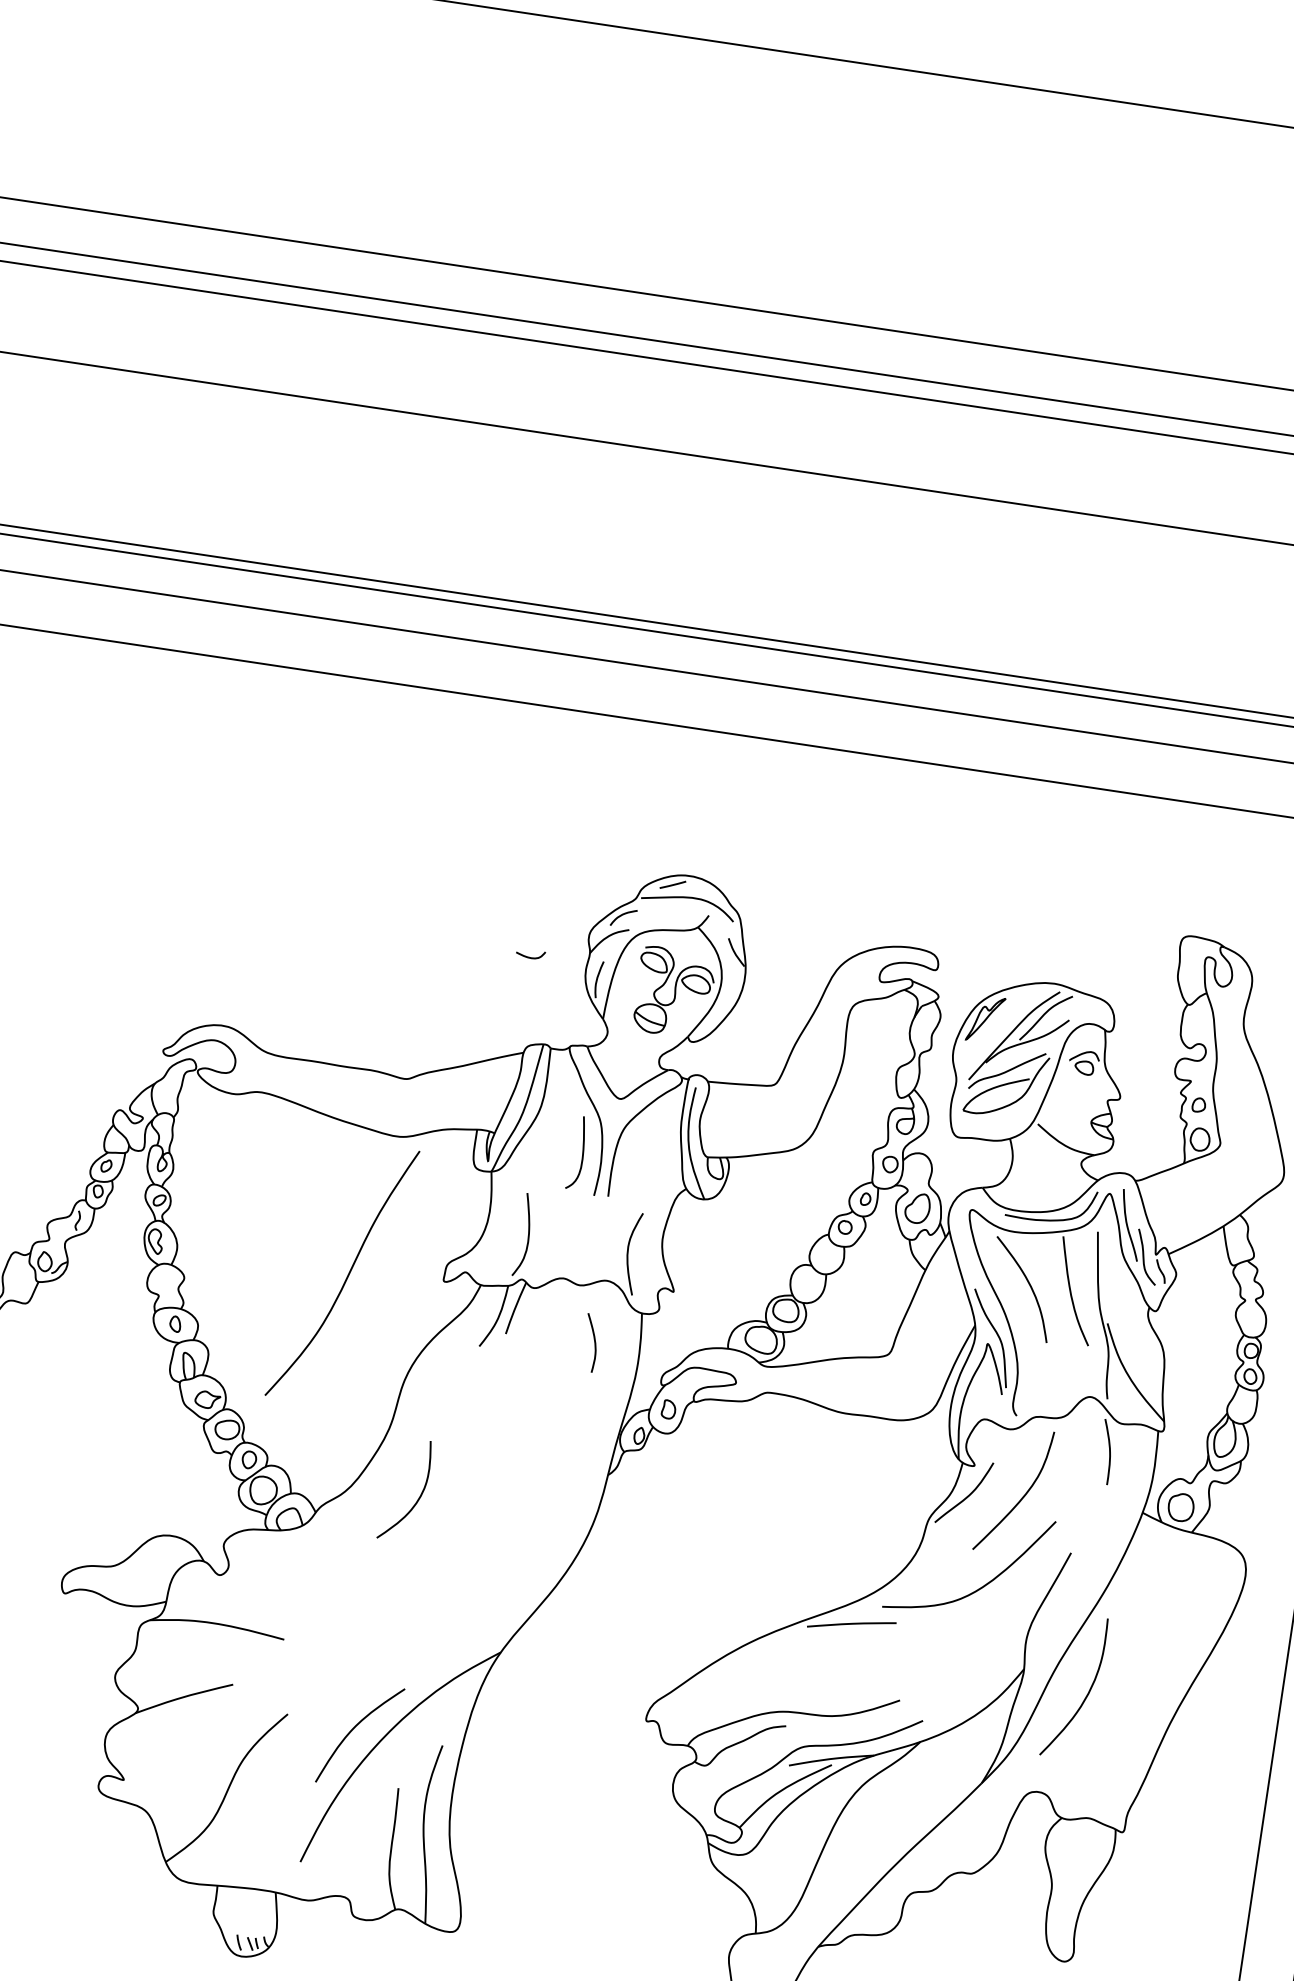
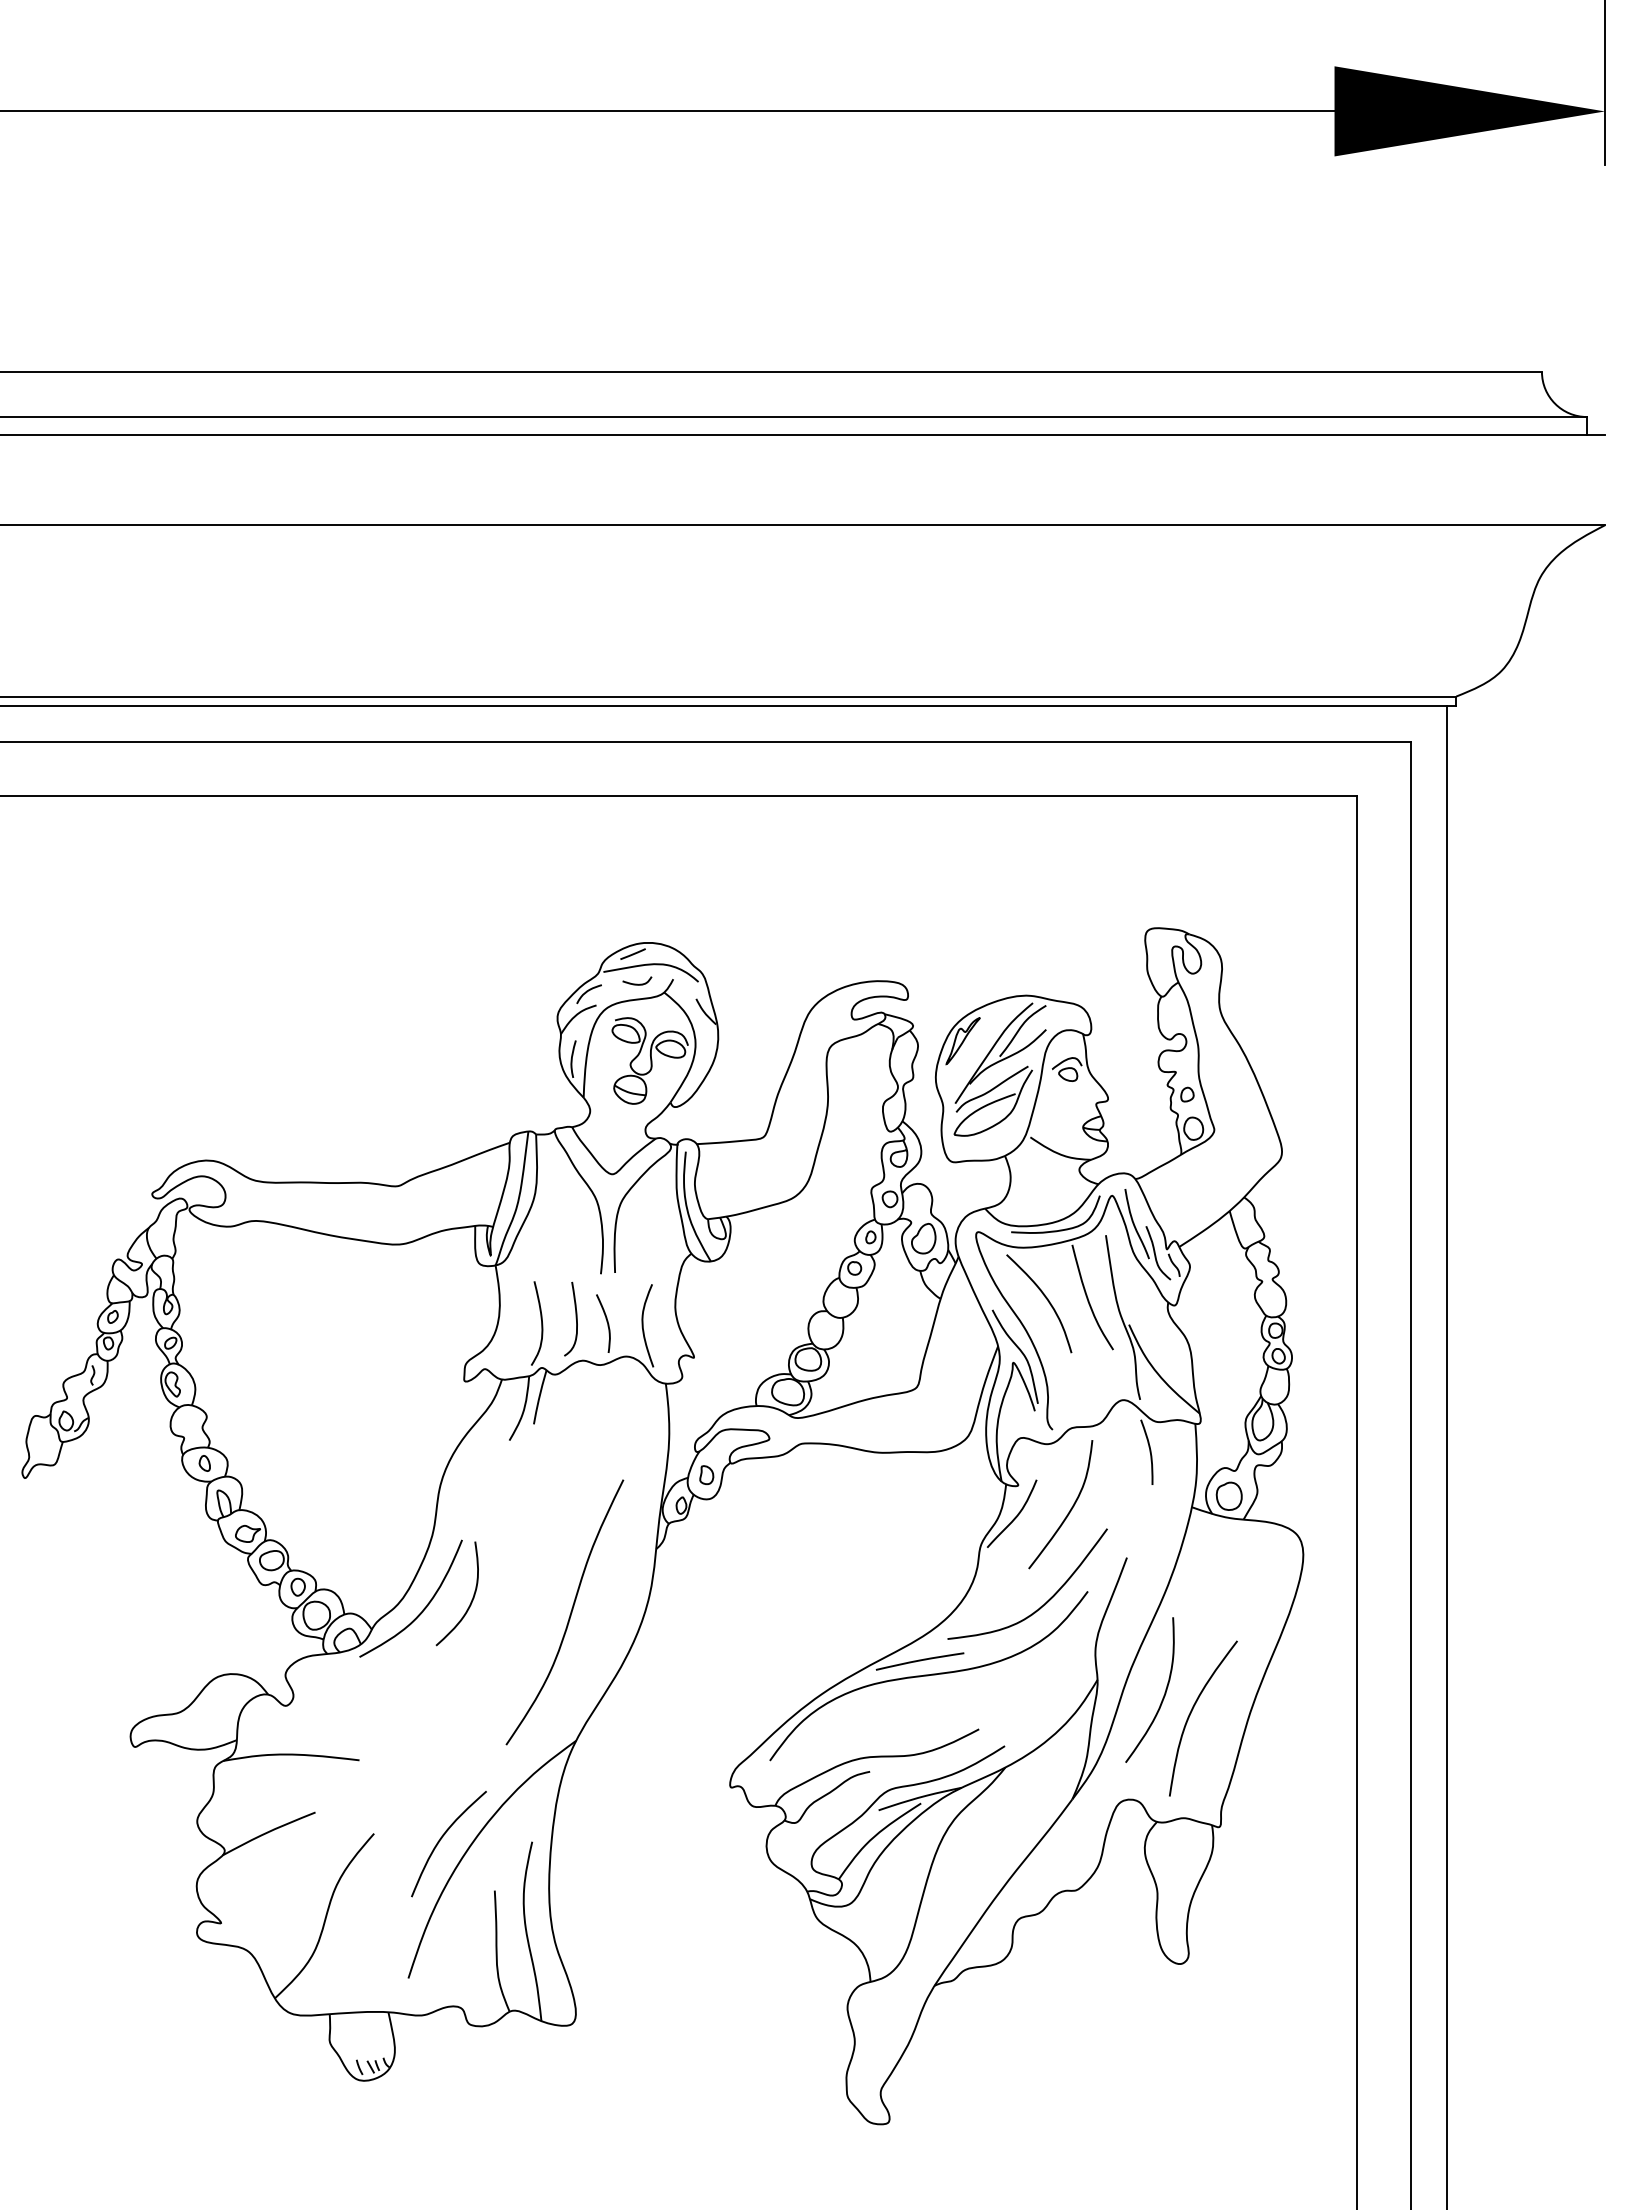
curve: (530, 956) -> (637, 983), moved
curve: (581, 1152) -> (575, 1318), moved
curve: (346, 1276) -> (569, 1614), moved
curve: (593, 1342) -> (606, 1322), moved
curve: (369, 1499) -> (423, 1608), added
curve: (857, 1640) -> (928, 1676), added
curve: (1111, 1716) -> (1191, 1713), added

